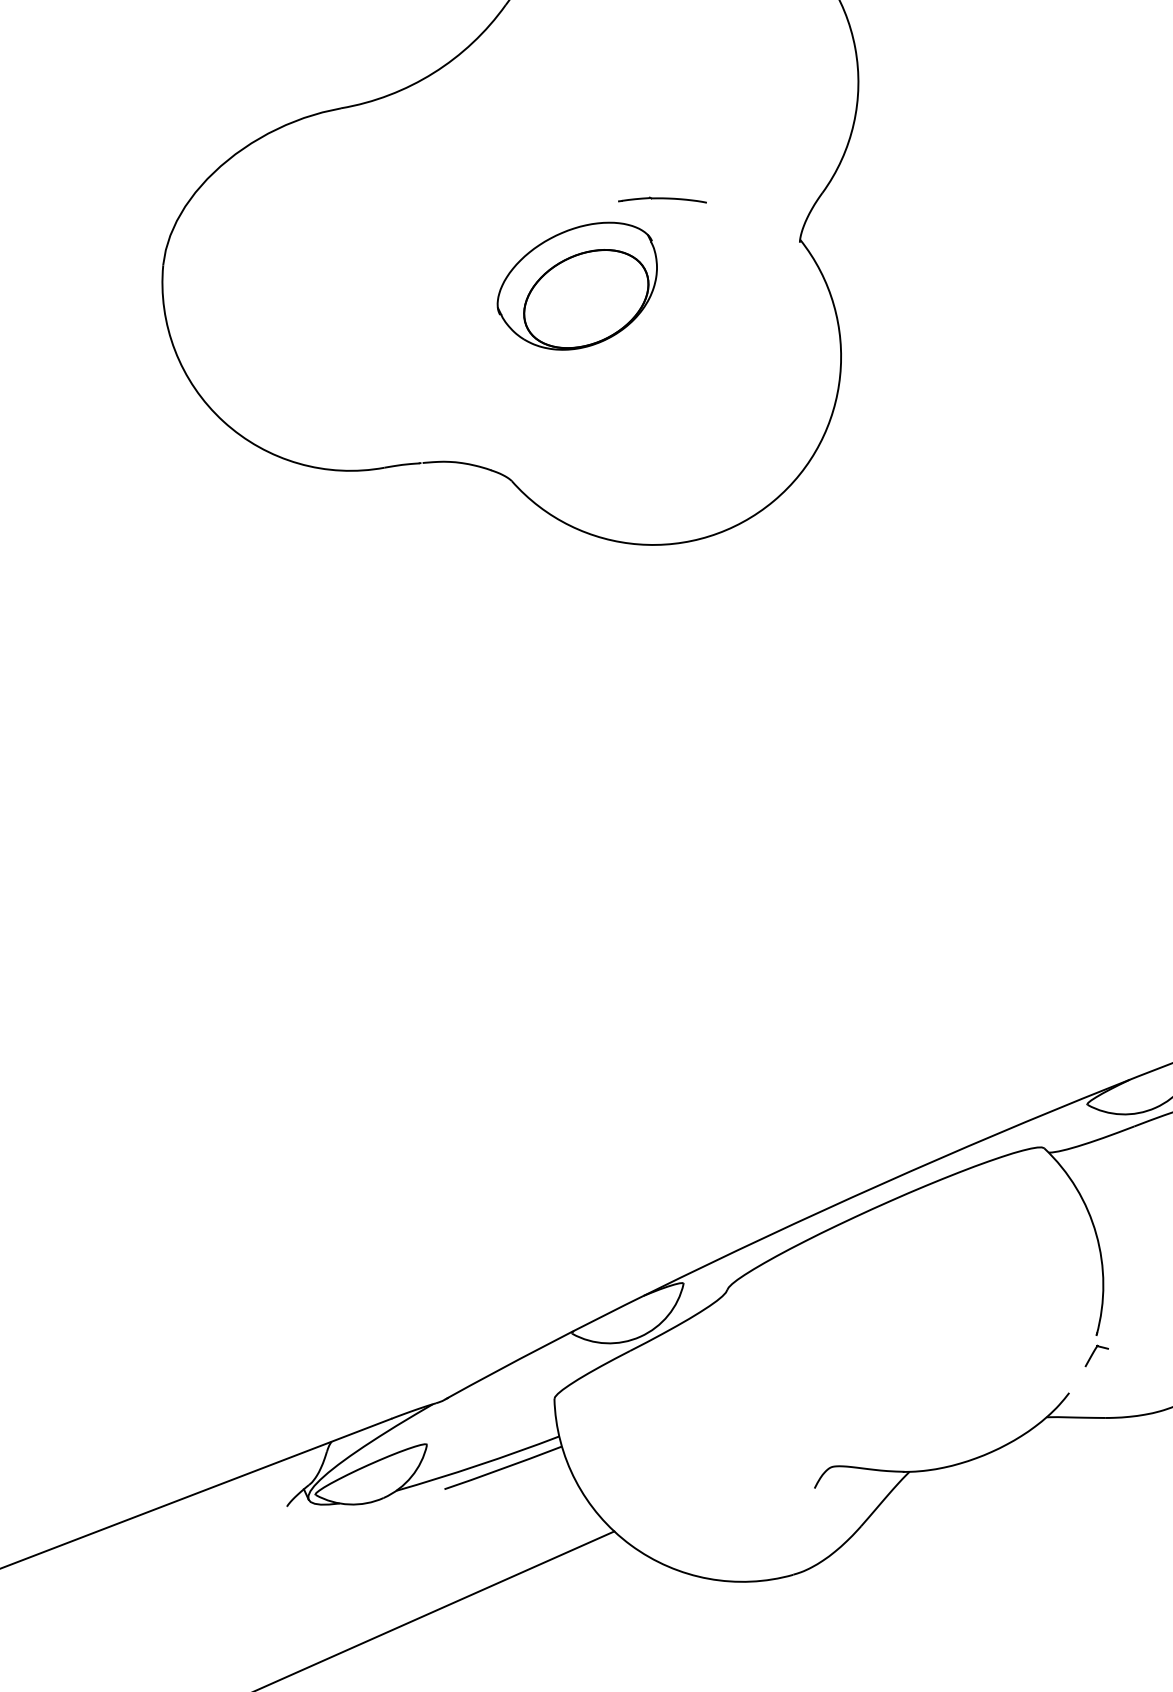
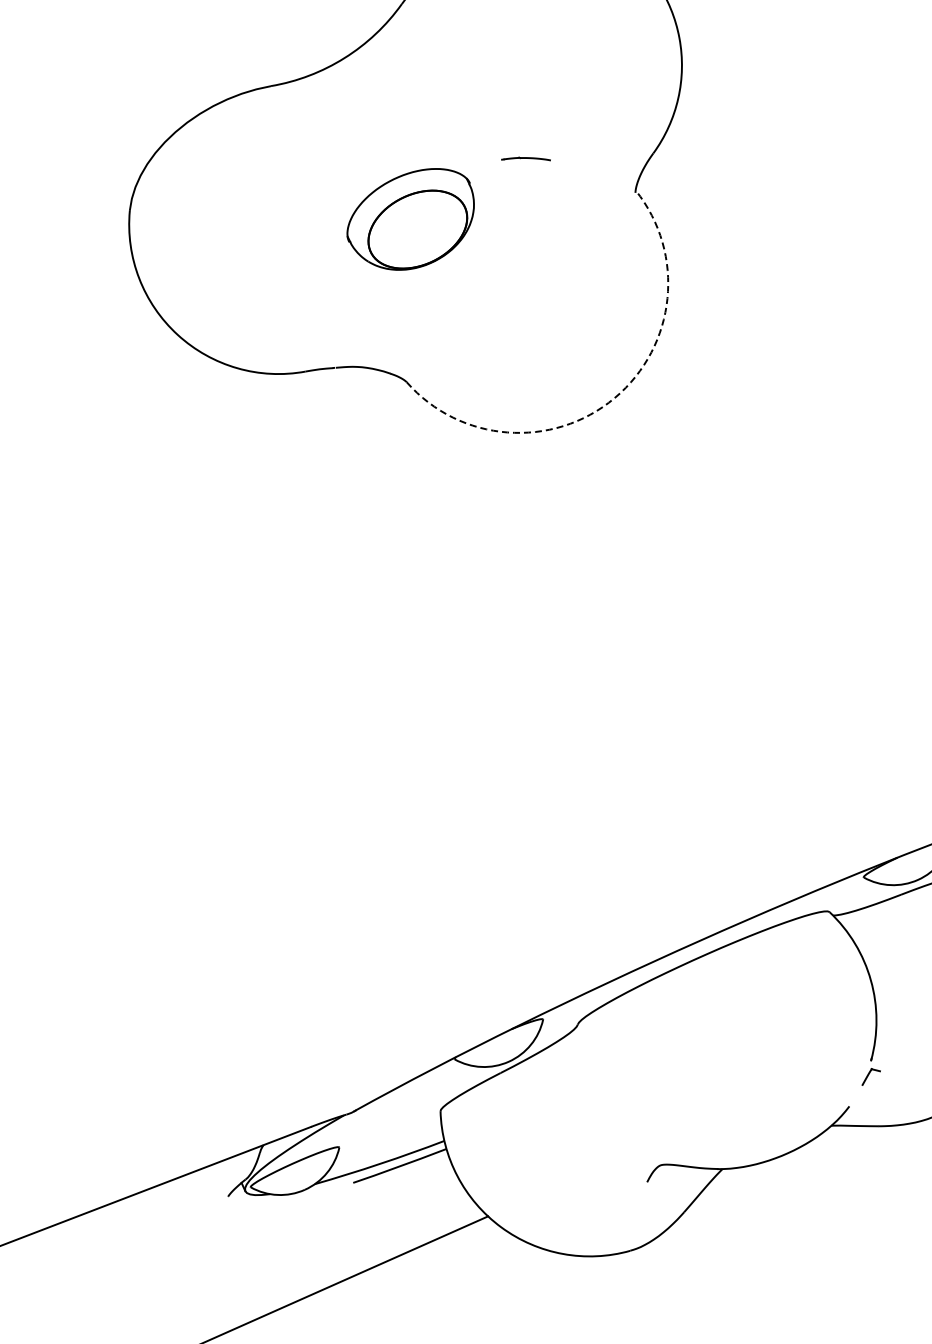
part: (661, 199) -> (525, 158), size x0.7
part: (577, 286) -> (410, 219), moved
arc: (773, 501) -> (614, 398), solid -> dashed

